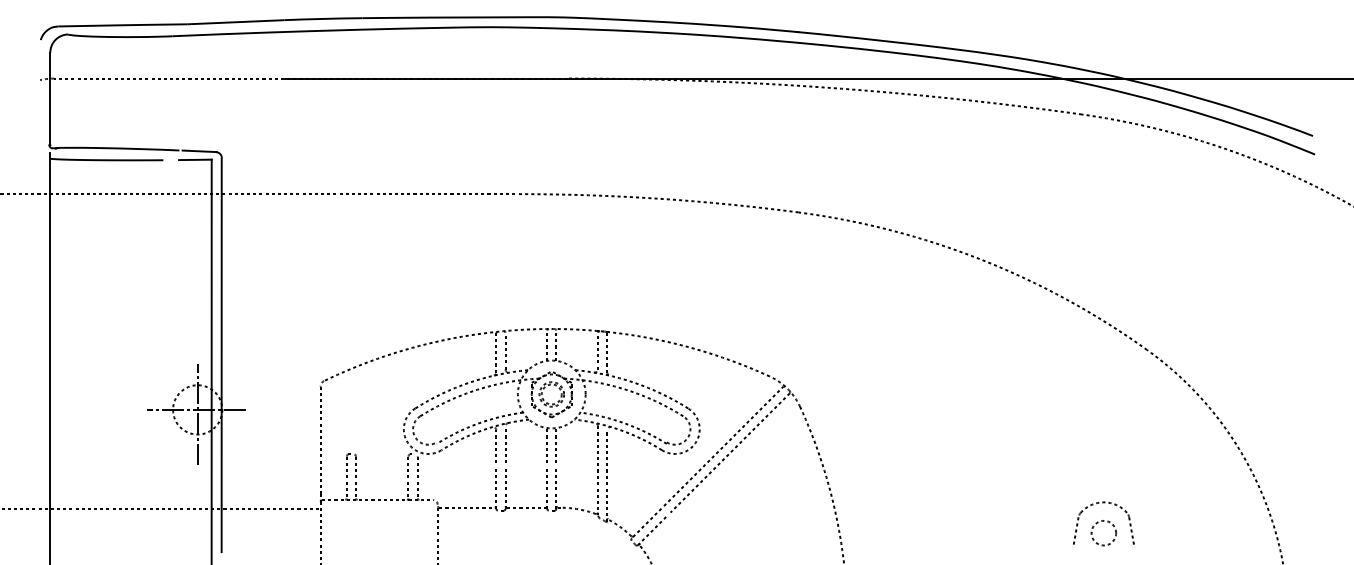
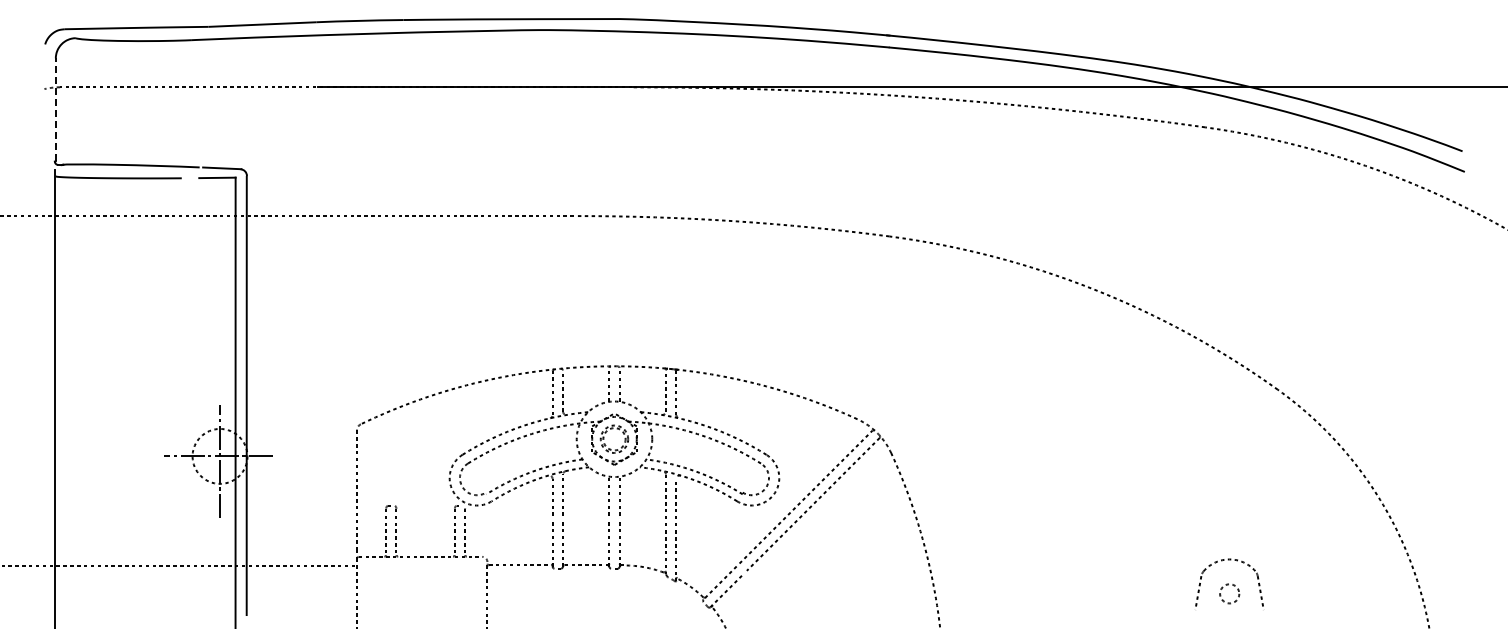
line: (50, 98) -> (55, 109), solid -> dashed
circle: (1103, 532) -> (1229, 593), size x0.7

